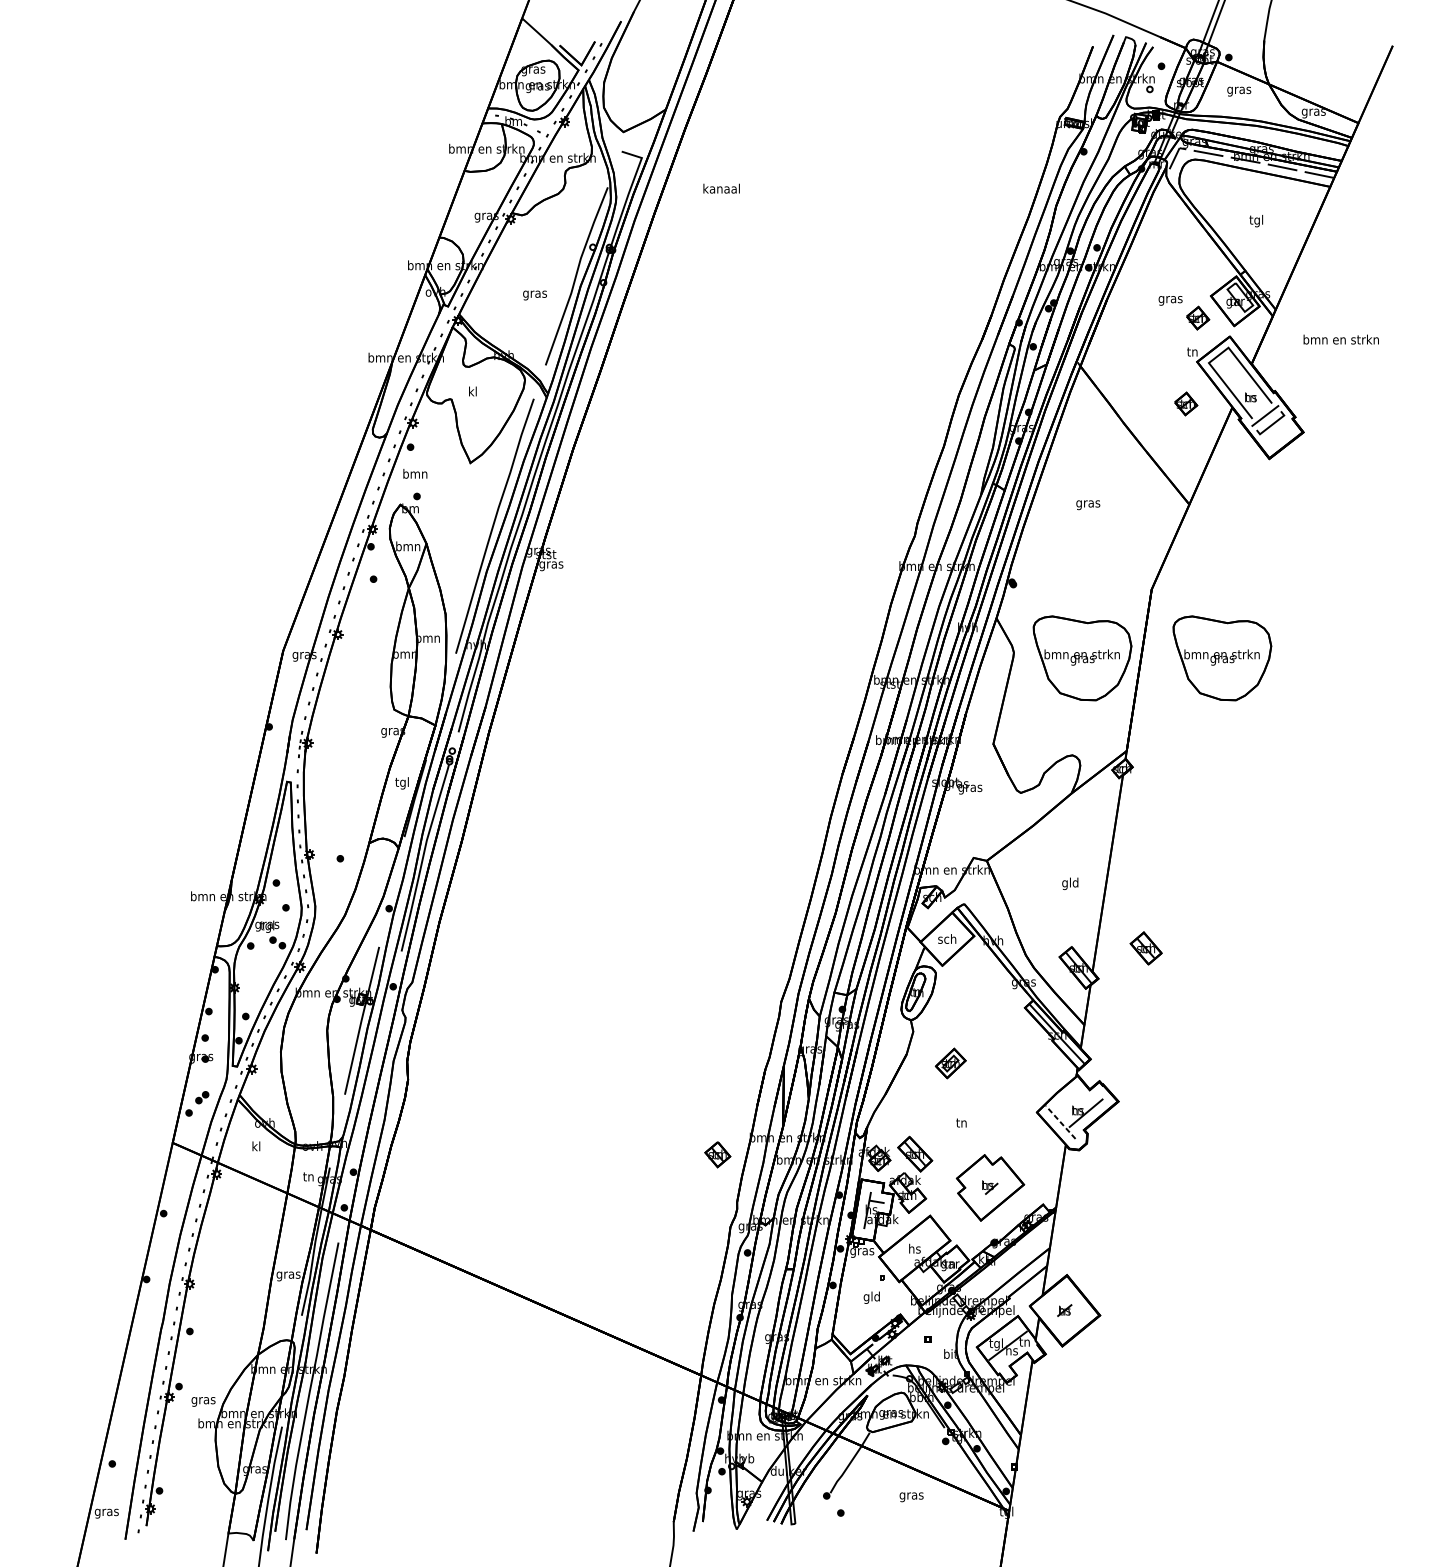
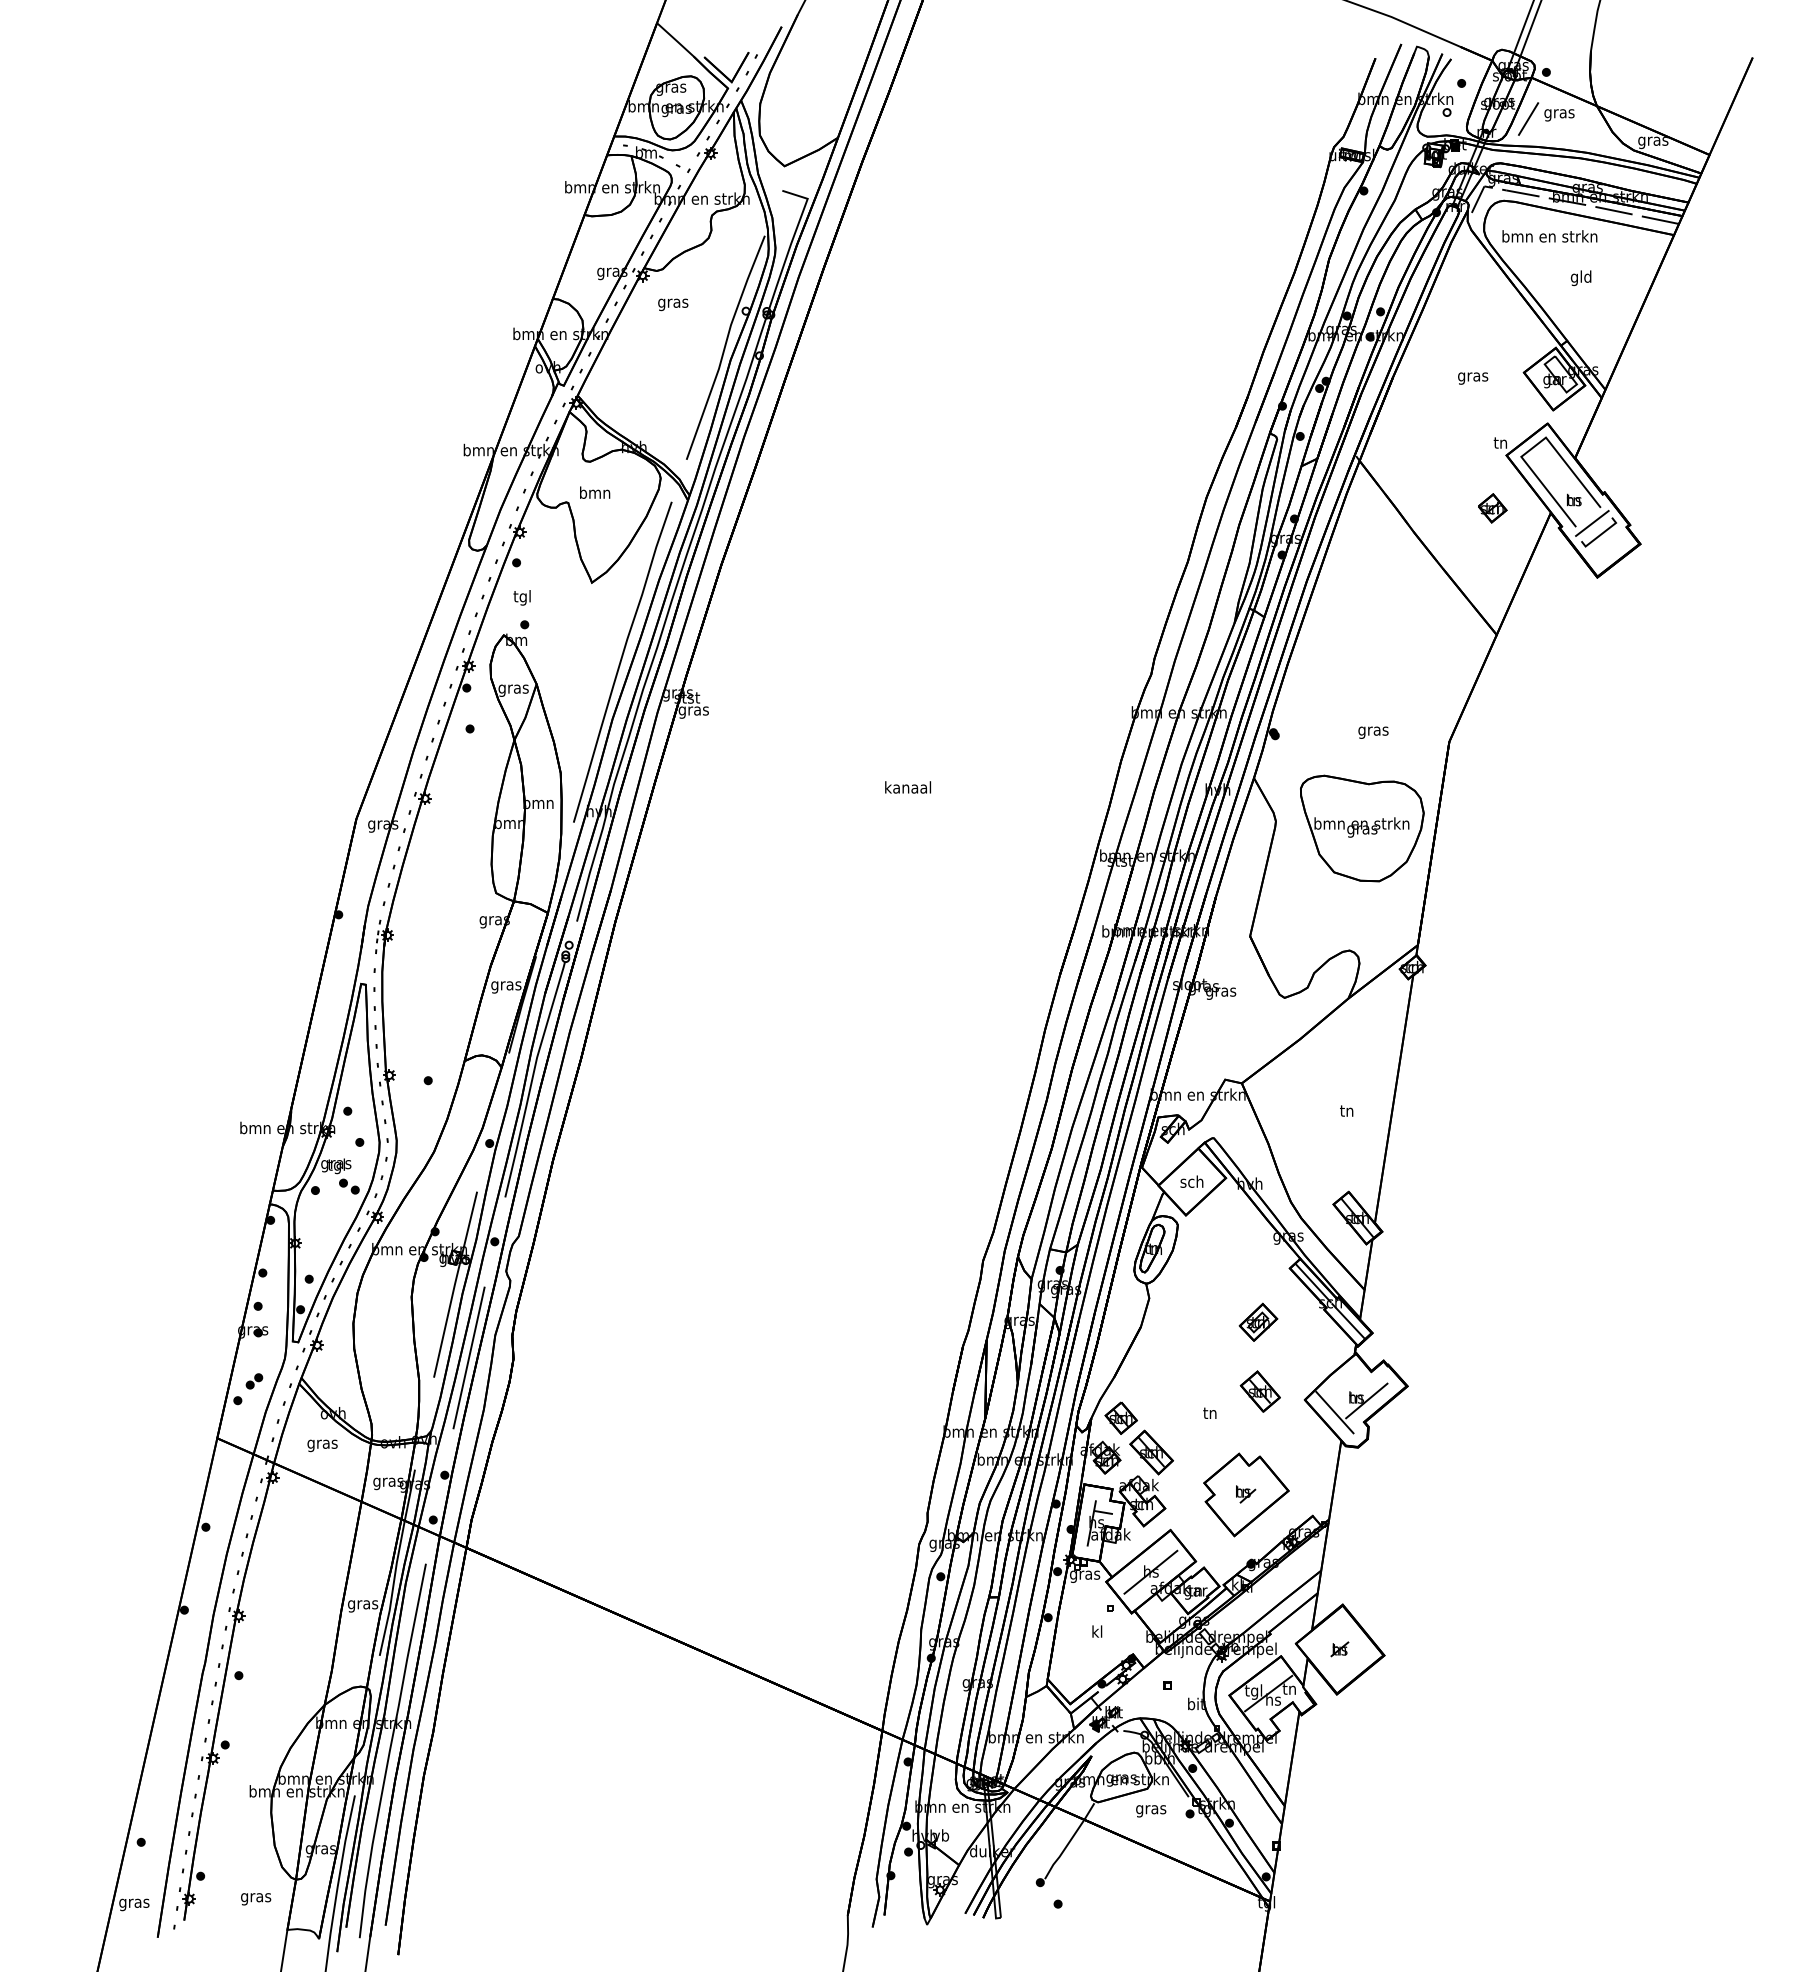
line: (1214, 94) -> (1528, 118), added
text: (721, 188) -> (907, 787), moved
text: (1255, 221) -> (1580, 278), tgl -> gld
text: (535, 295) -> (673, 304), moved
part: (1197, 318) -> (1507, 400), removed
text: (1340, 339) -> (1549, 236), moved
text: (473, 391) -> (595, 492), kl -> bmn
text: (415, 474) -> (522, 597), bmn -> tgl
text: (1088, 504) -> (1373, 732), moved
text: (408, 547) -> (513, 688), bmn -> gras
part: (1222, 658) -> (1538, 828), removed
text: (402, 783) -> (506, 985), tgl -> gras
text: (1070, 884) -> (1346, 1112), gld -> tn
part: (1145, 948) -> (1259, 1391), moved
part: (950, 1062) -> (1258, 1321), moved
line: (372, 1078) -> (468, 1357), added
line: (1060, 1122) -> (1334, 1412), dashed -> solid
text: (256, 1147) -> (322, 1444), kl -> gras
part: (717, 1154) -> (1120, 1417), moved
text: (308, 1178) -> (388, 1482), tn -> gras
line: (914, 1248) -> (1150, 1571), added
text: (871, 1297) -> (1096, 1632), gld -> kl
text: (203, 1402) -> (256, 1899), moved
text: (911, 1497) -> (1151, 1811), moved

